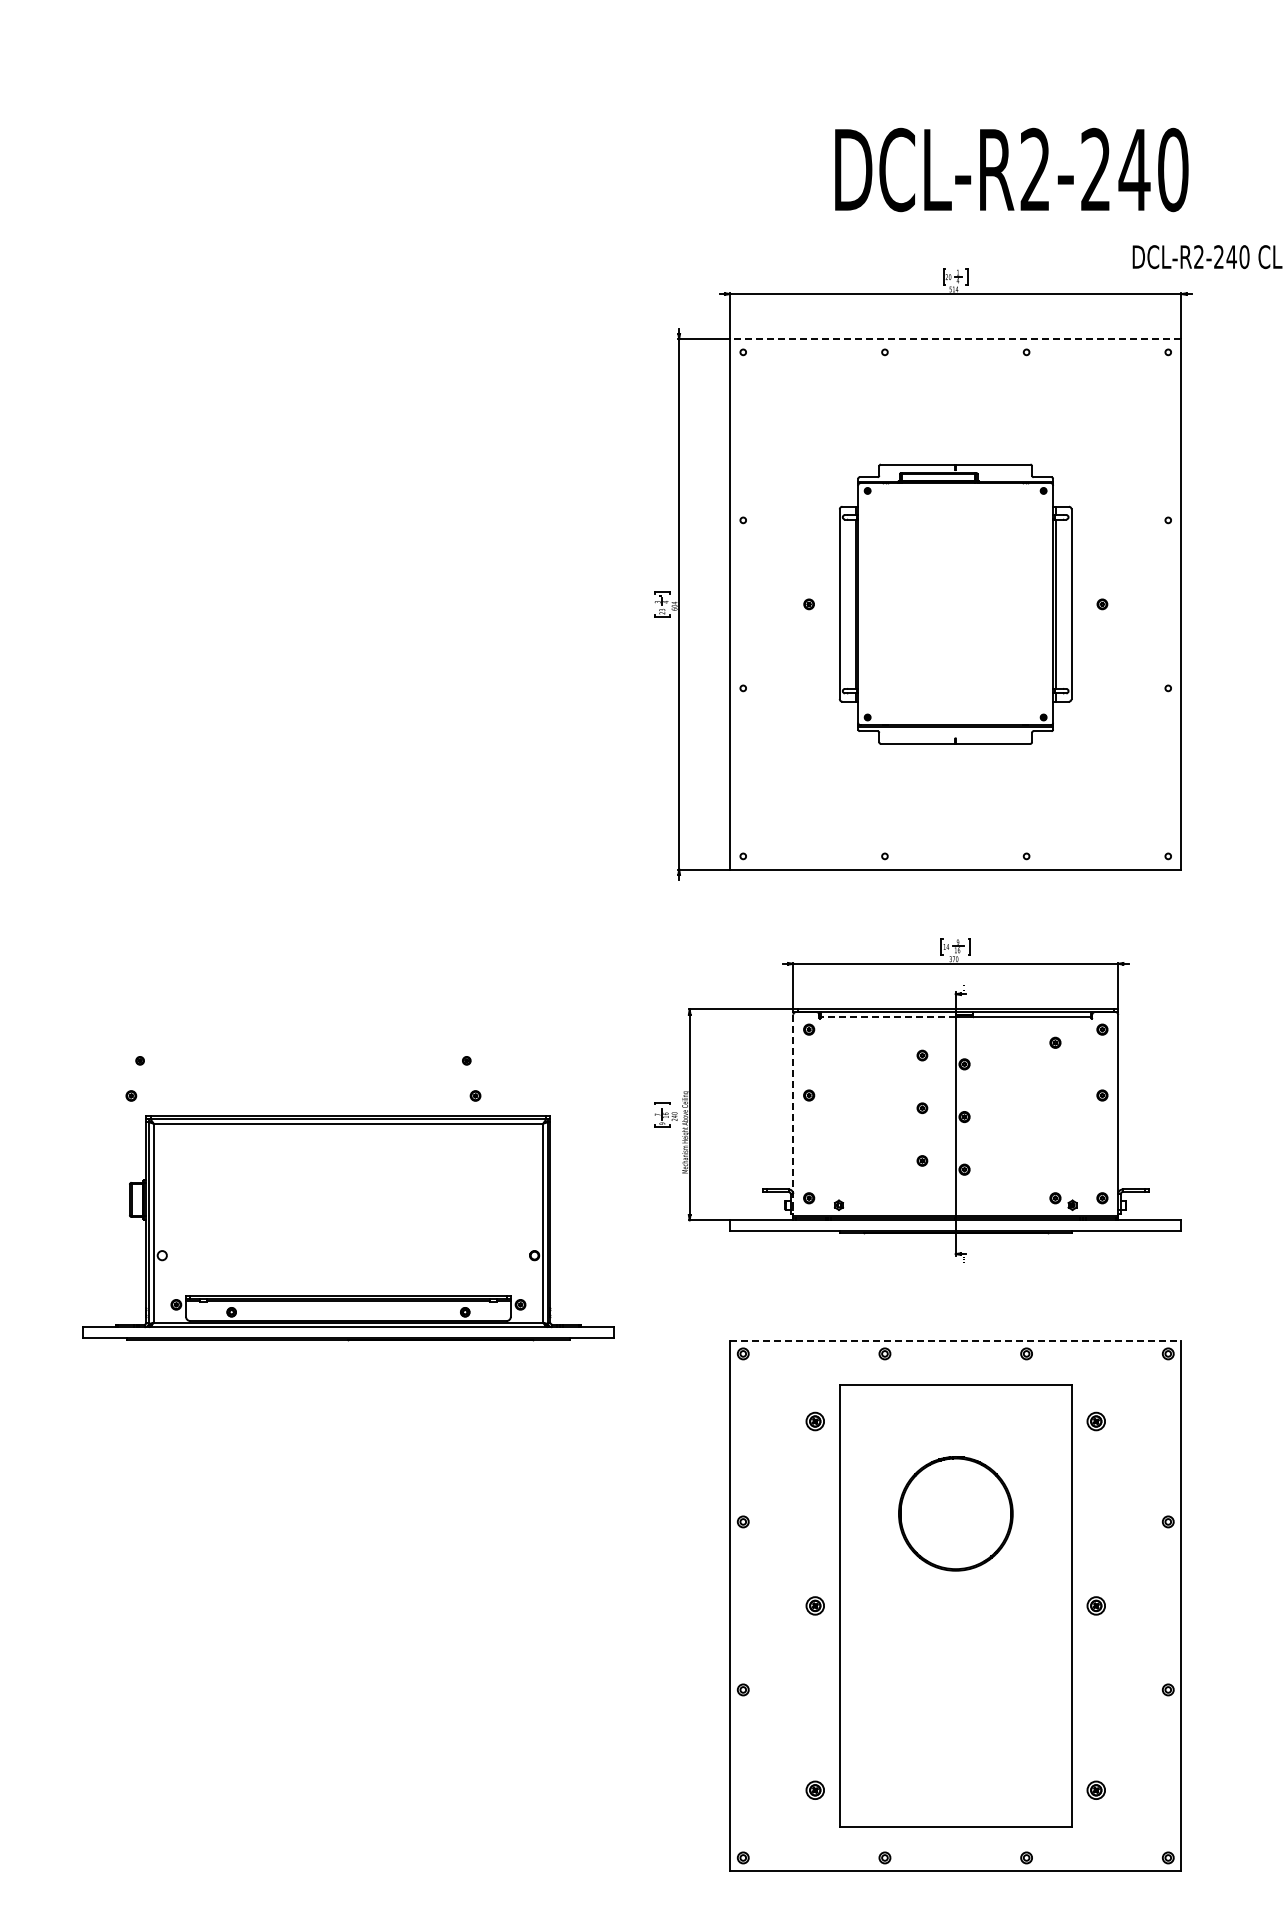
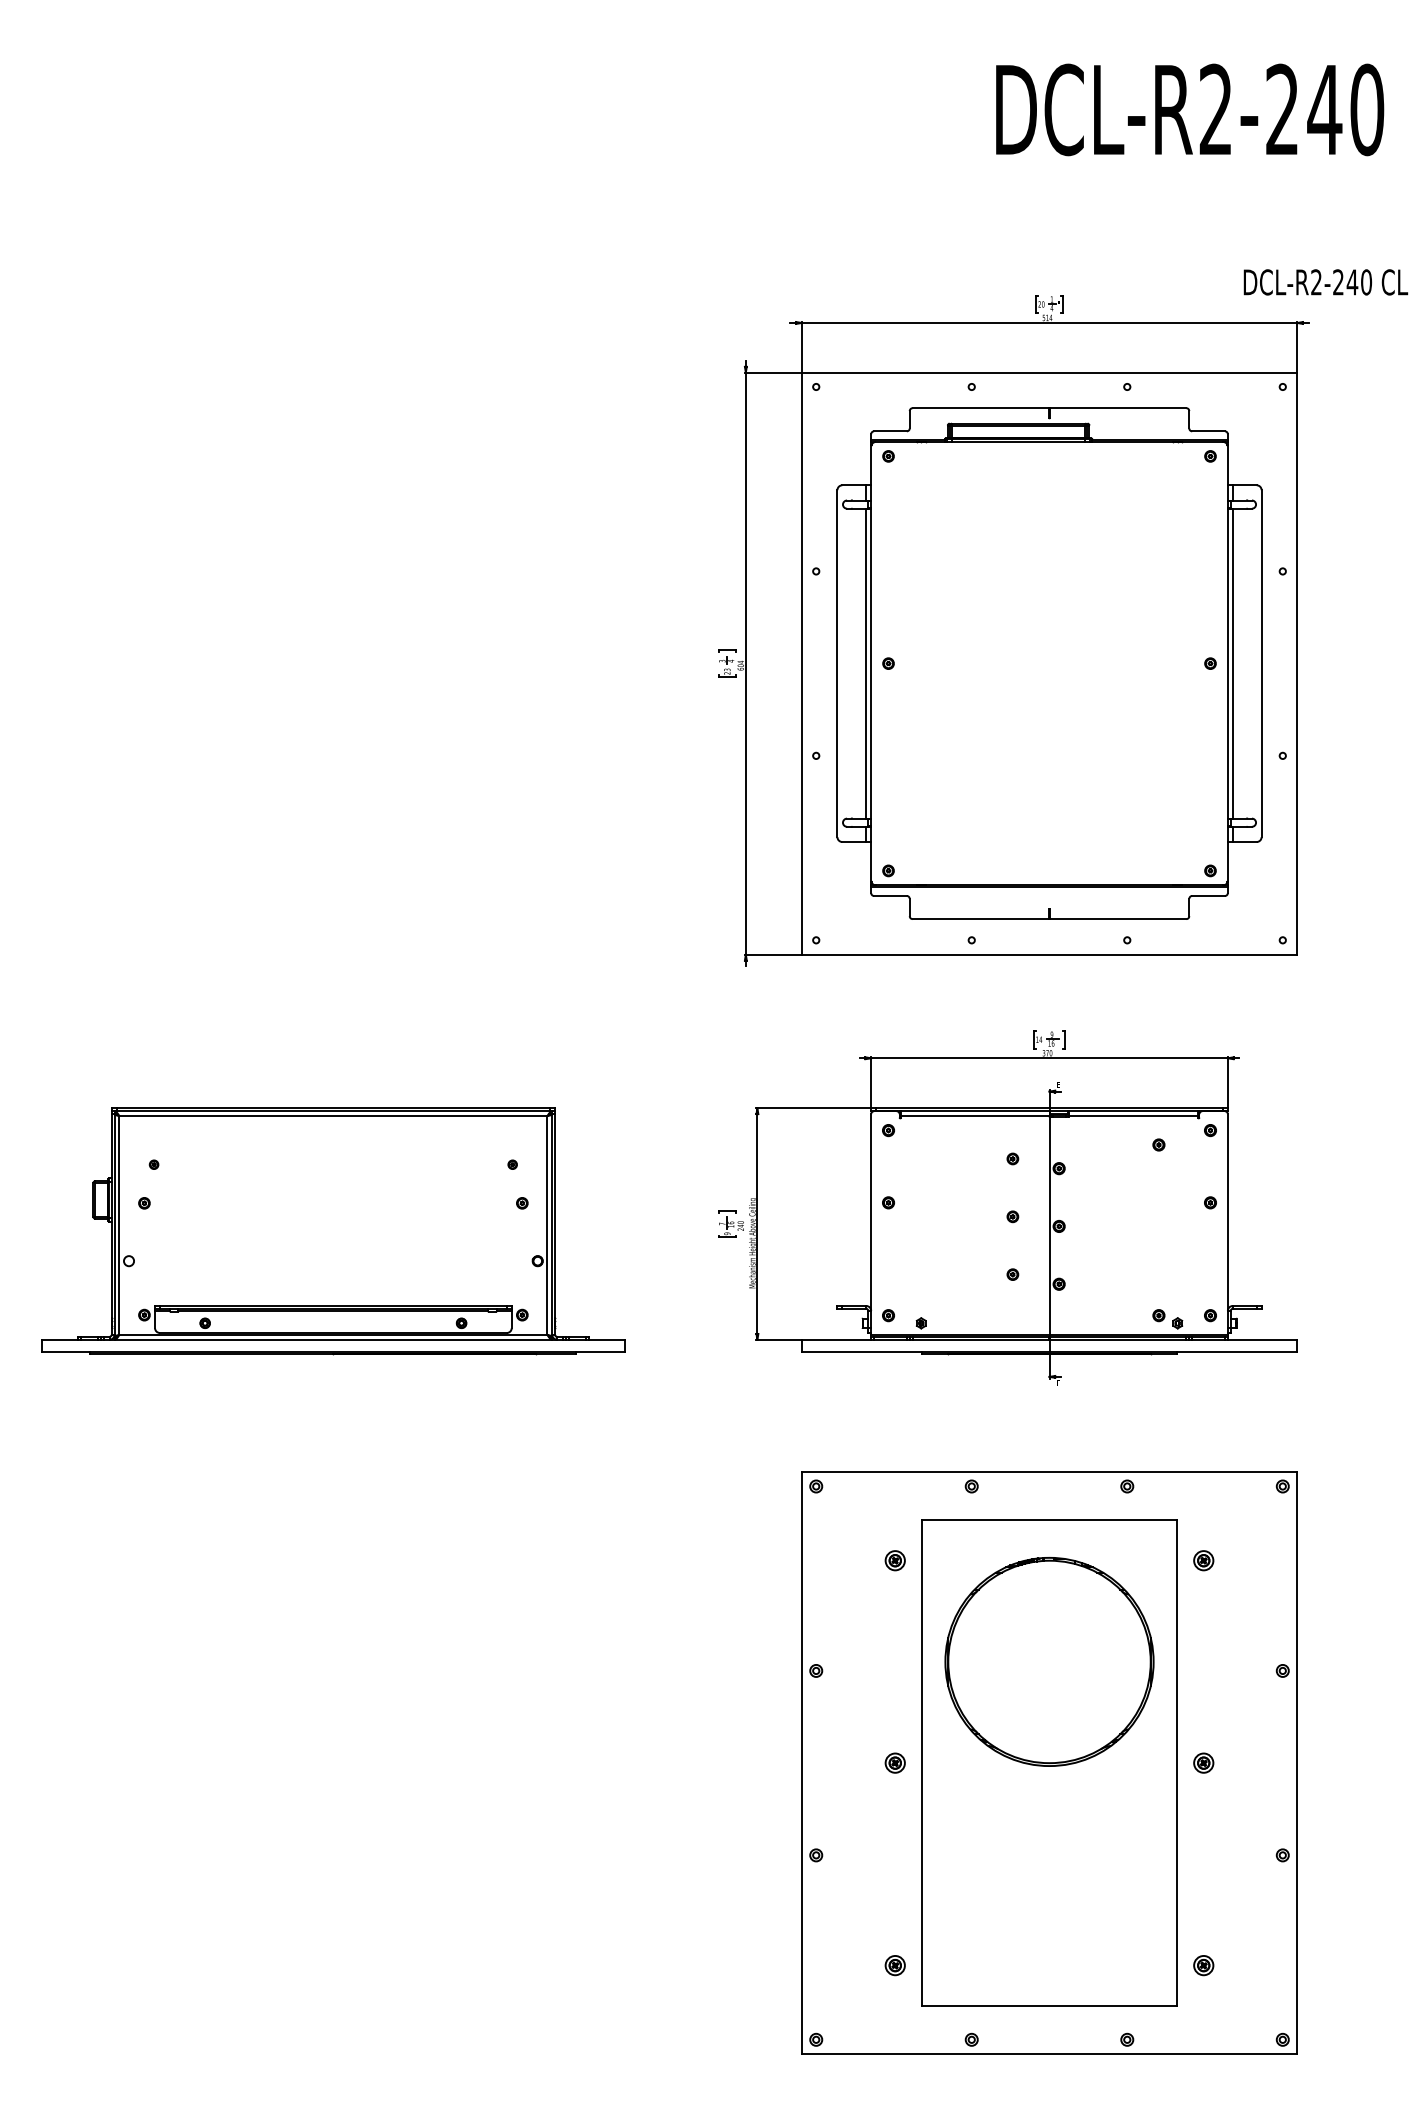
text: (1011, 169) -> (1189, 109), moved
line: (955, 339) -> (1049, 372), dashed -> solid
part: (955, 603) -> (1049, 662), size x1.67
line: (888, 1016) -> (975, 1116), dashed -> solid
line: (793, 1115) -> (871, 1224), dashed -> solid
part: (348, 1228) -> (333, 1231), moved
line: (955, 1340) -> (1049, 1471), dashed -> solid
part: (955, 1513) -> (1049, 1661), size x1.67

